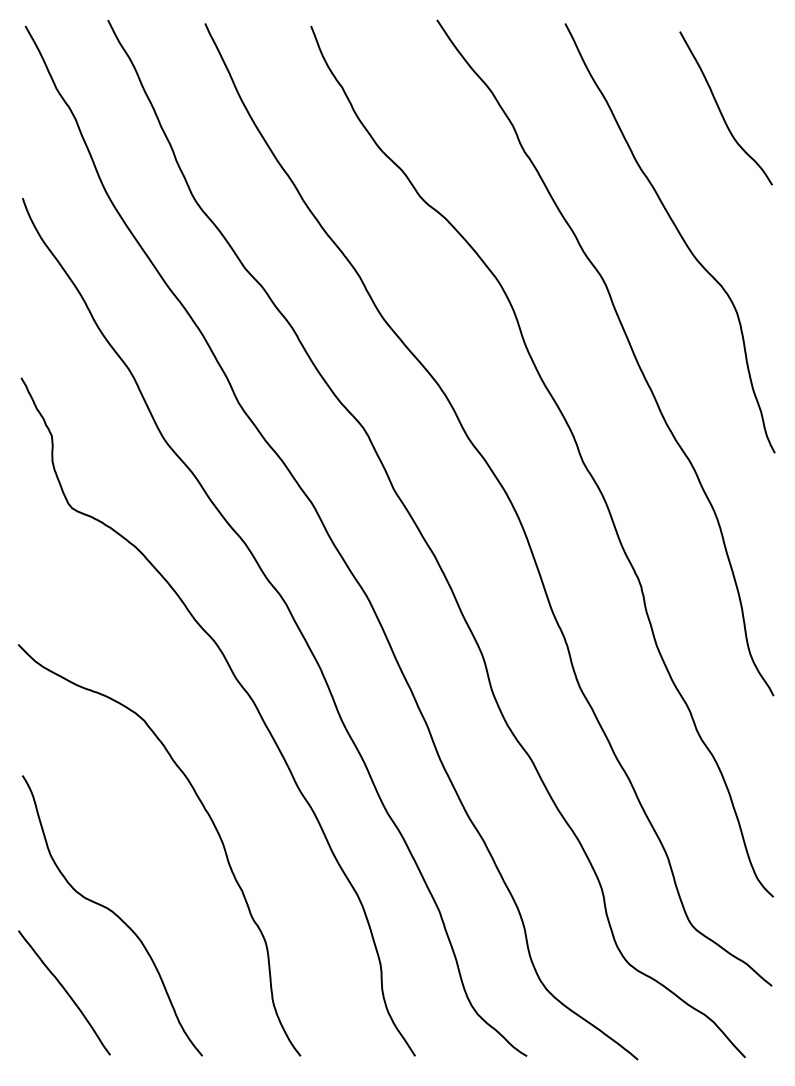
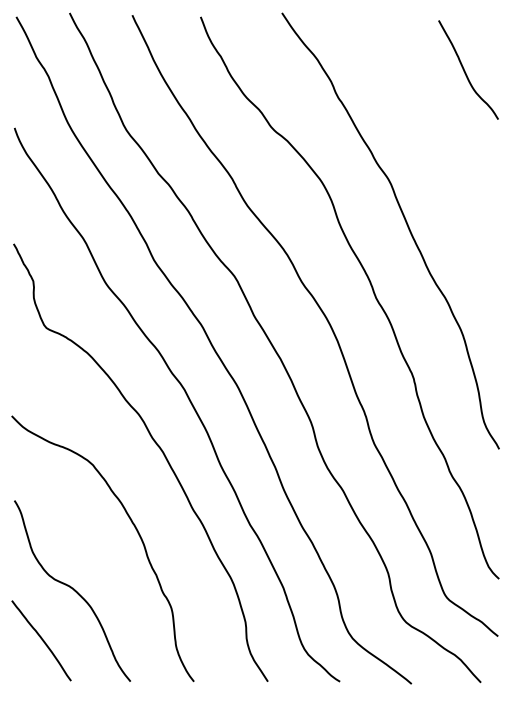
curve: (676, 231) -> (436, 149), removed

